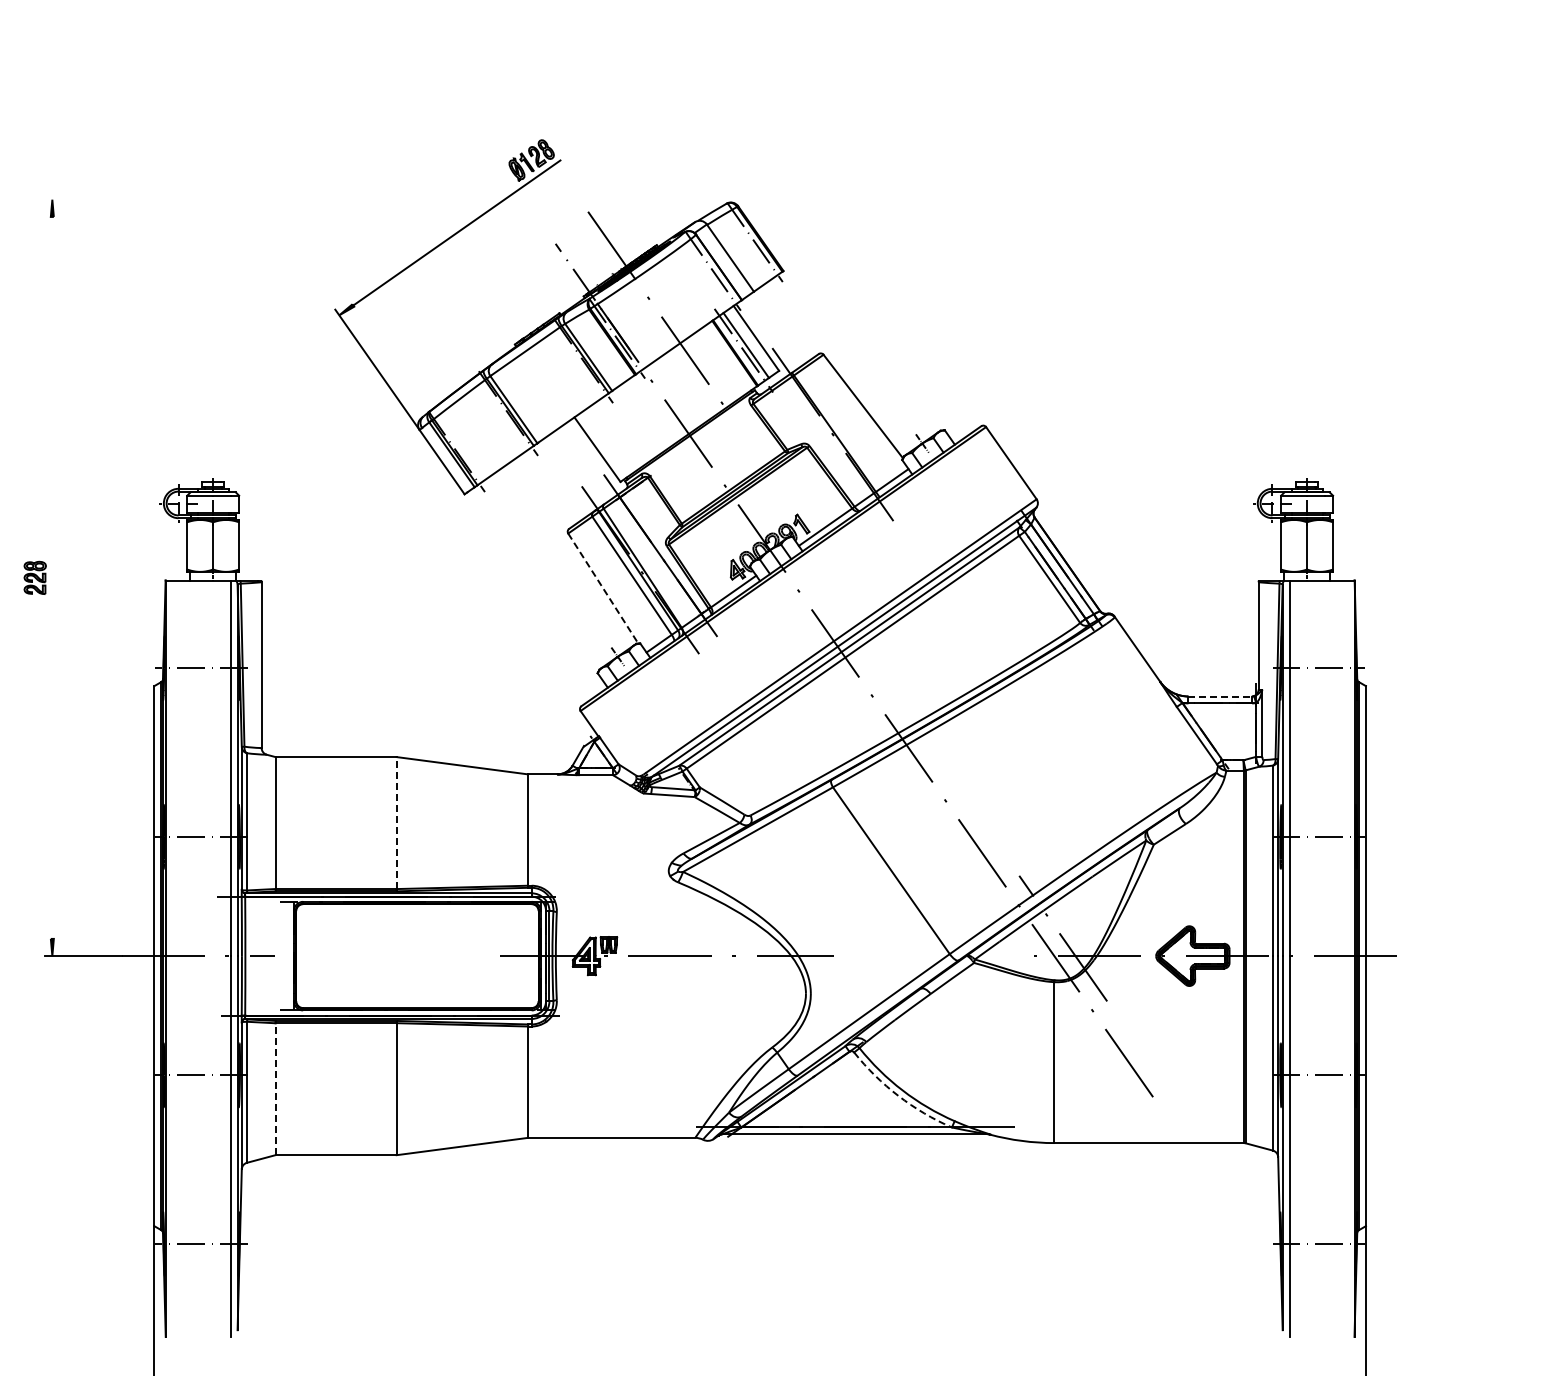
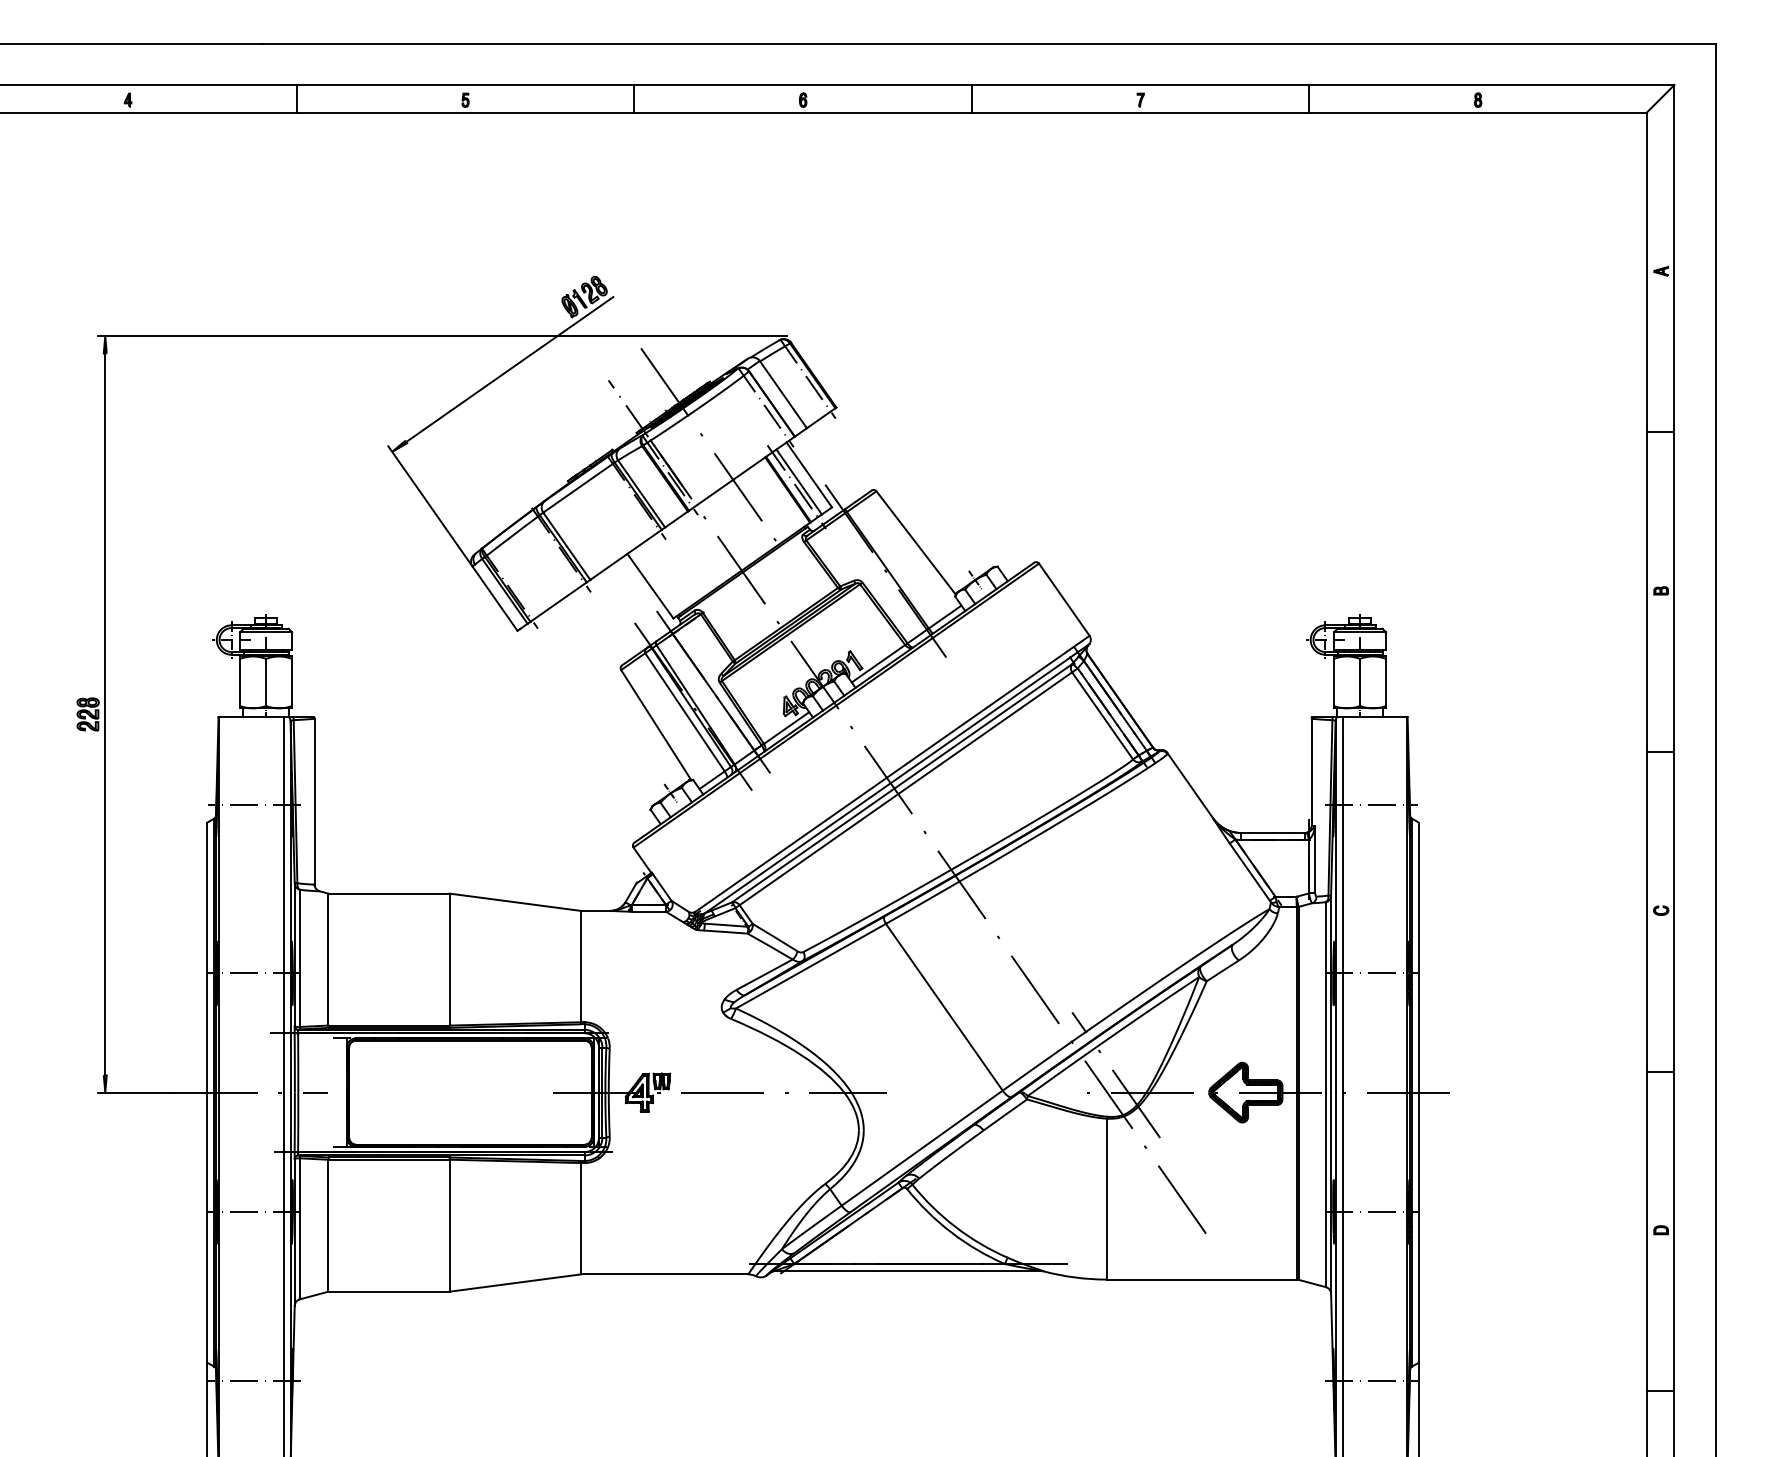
line: (389, 199) -> (442, 336), added
line: (52, 577) -> (105, 714), added
line: (603, 588) -> (656, 725), dashed -> solid
line: (1220, 696) -> (1273, 833), dashed -> solid
line: (396, 822) -> (449, 959), dashed -> solid
line: (275, 1088) -> (328, 1225), dashed -> solid
arc: (898, 1095) -> (951, 1232), dashed -> solid

